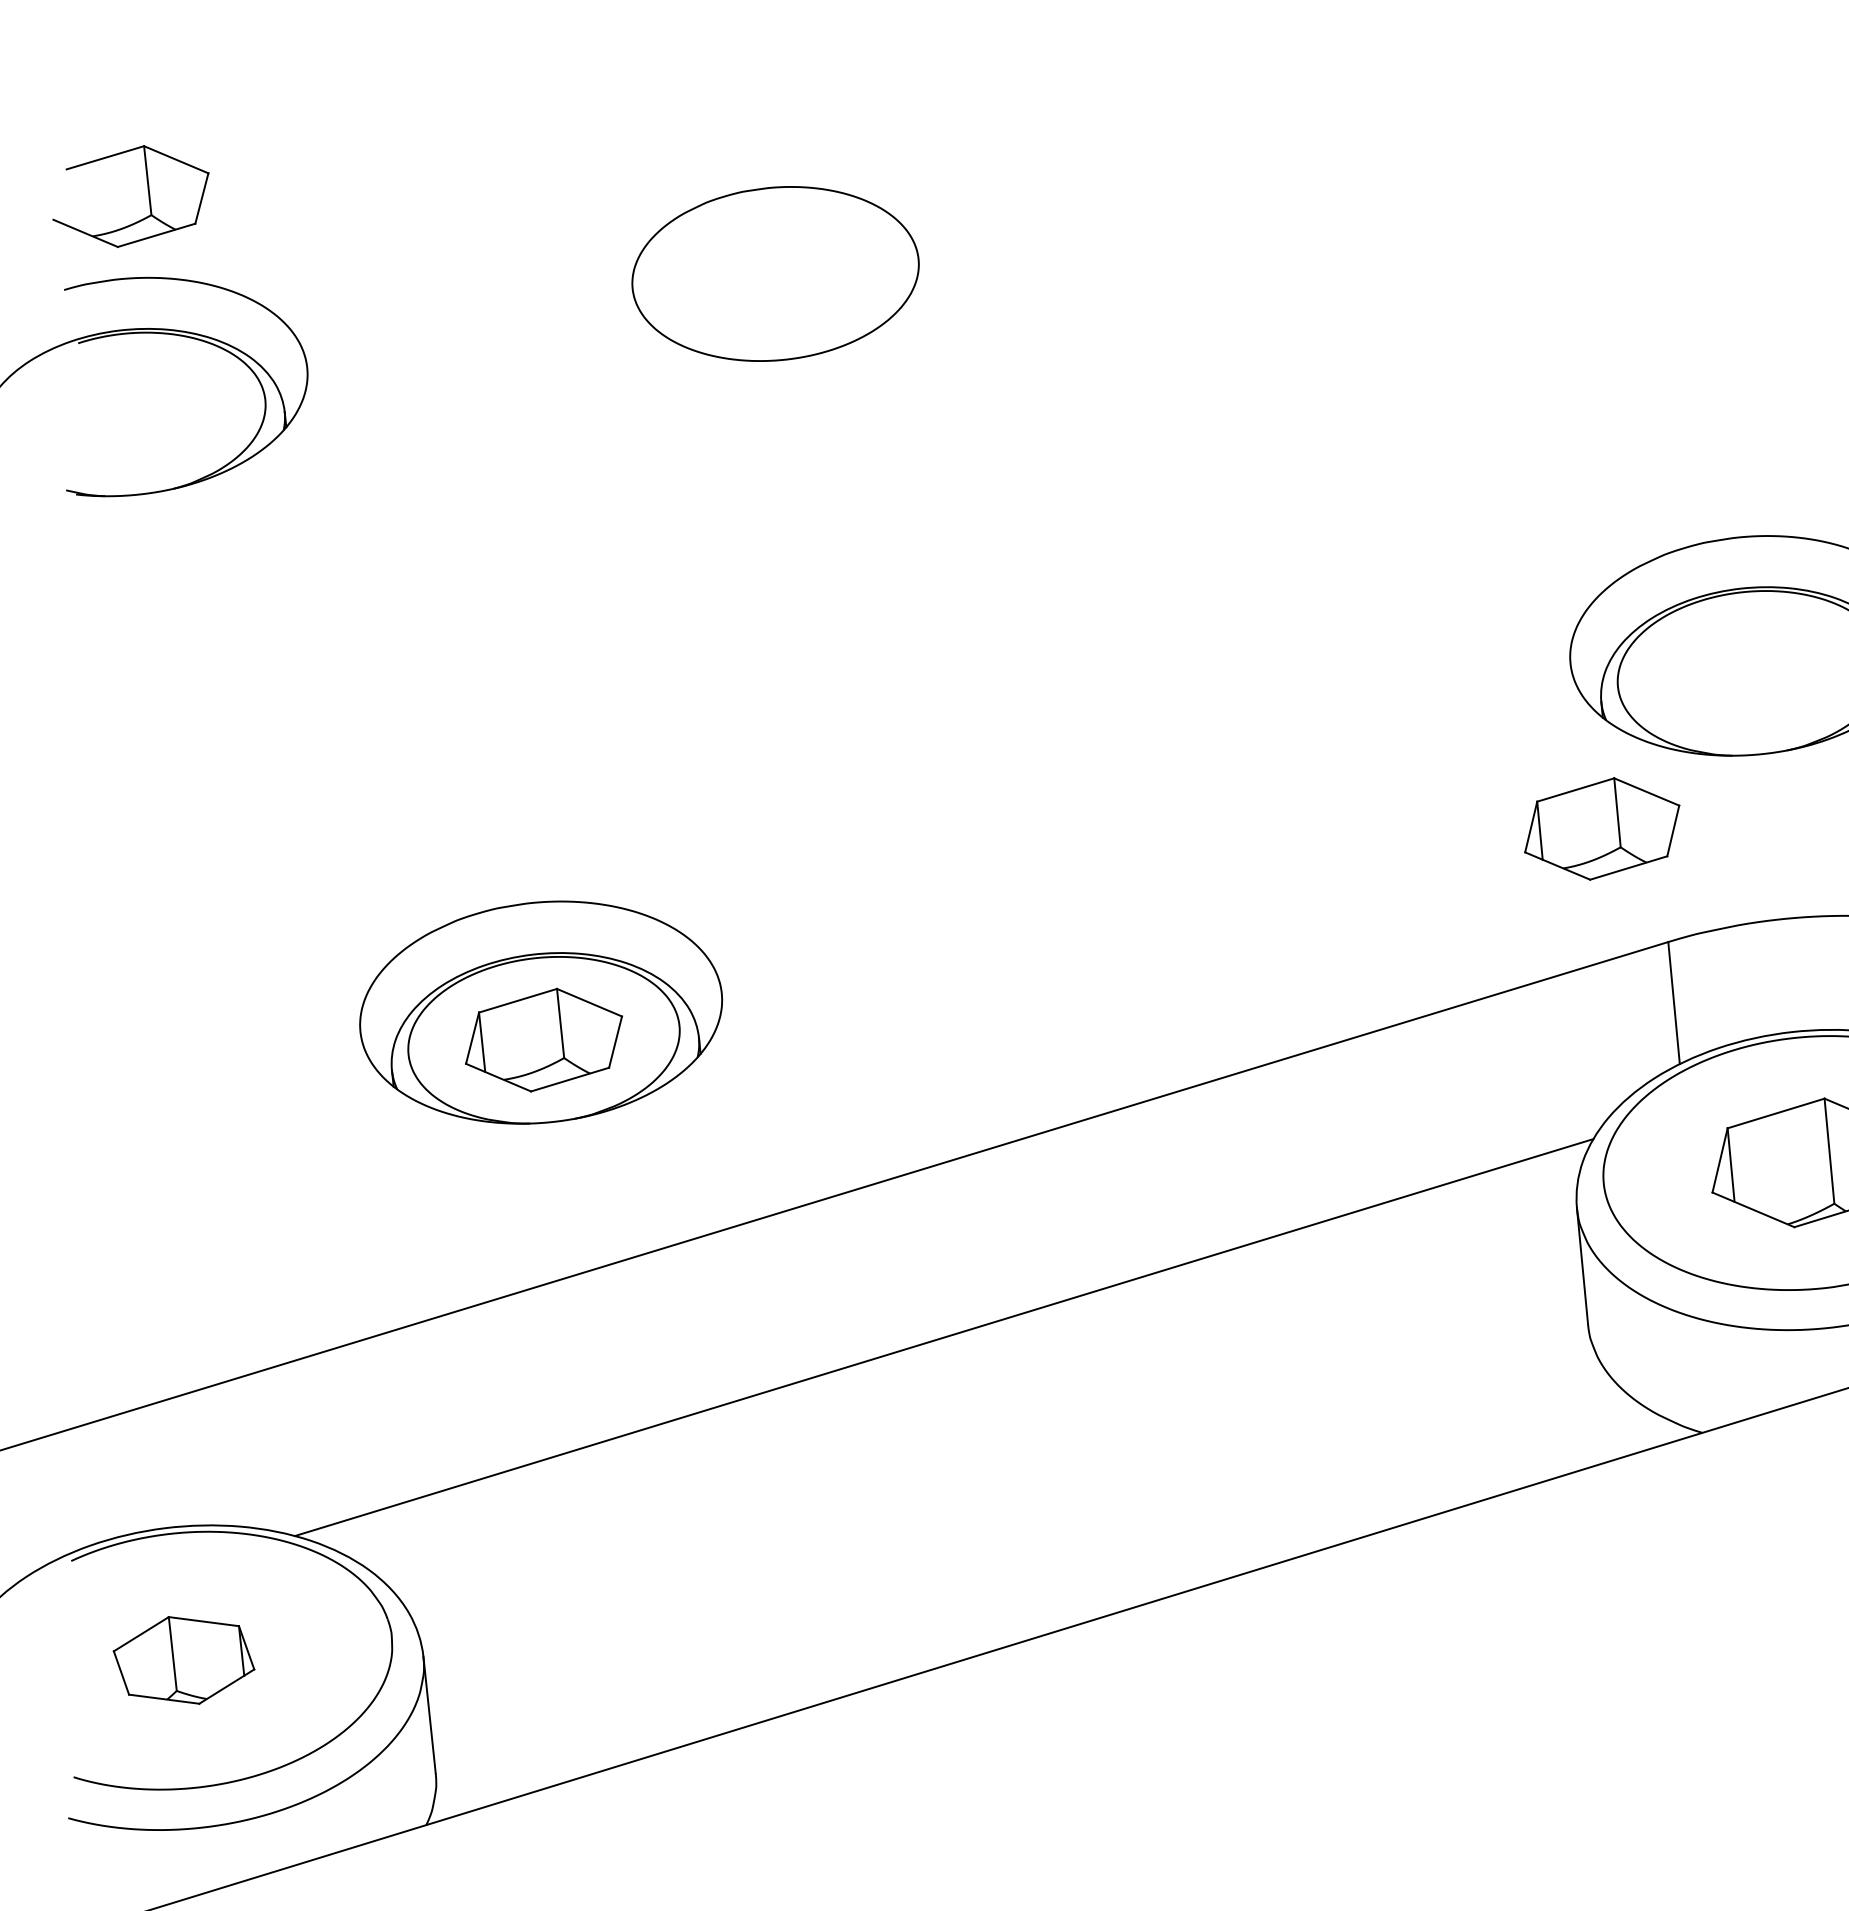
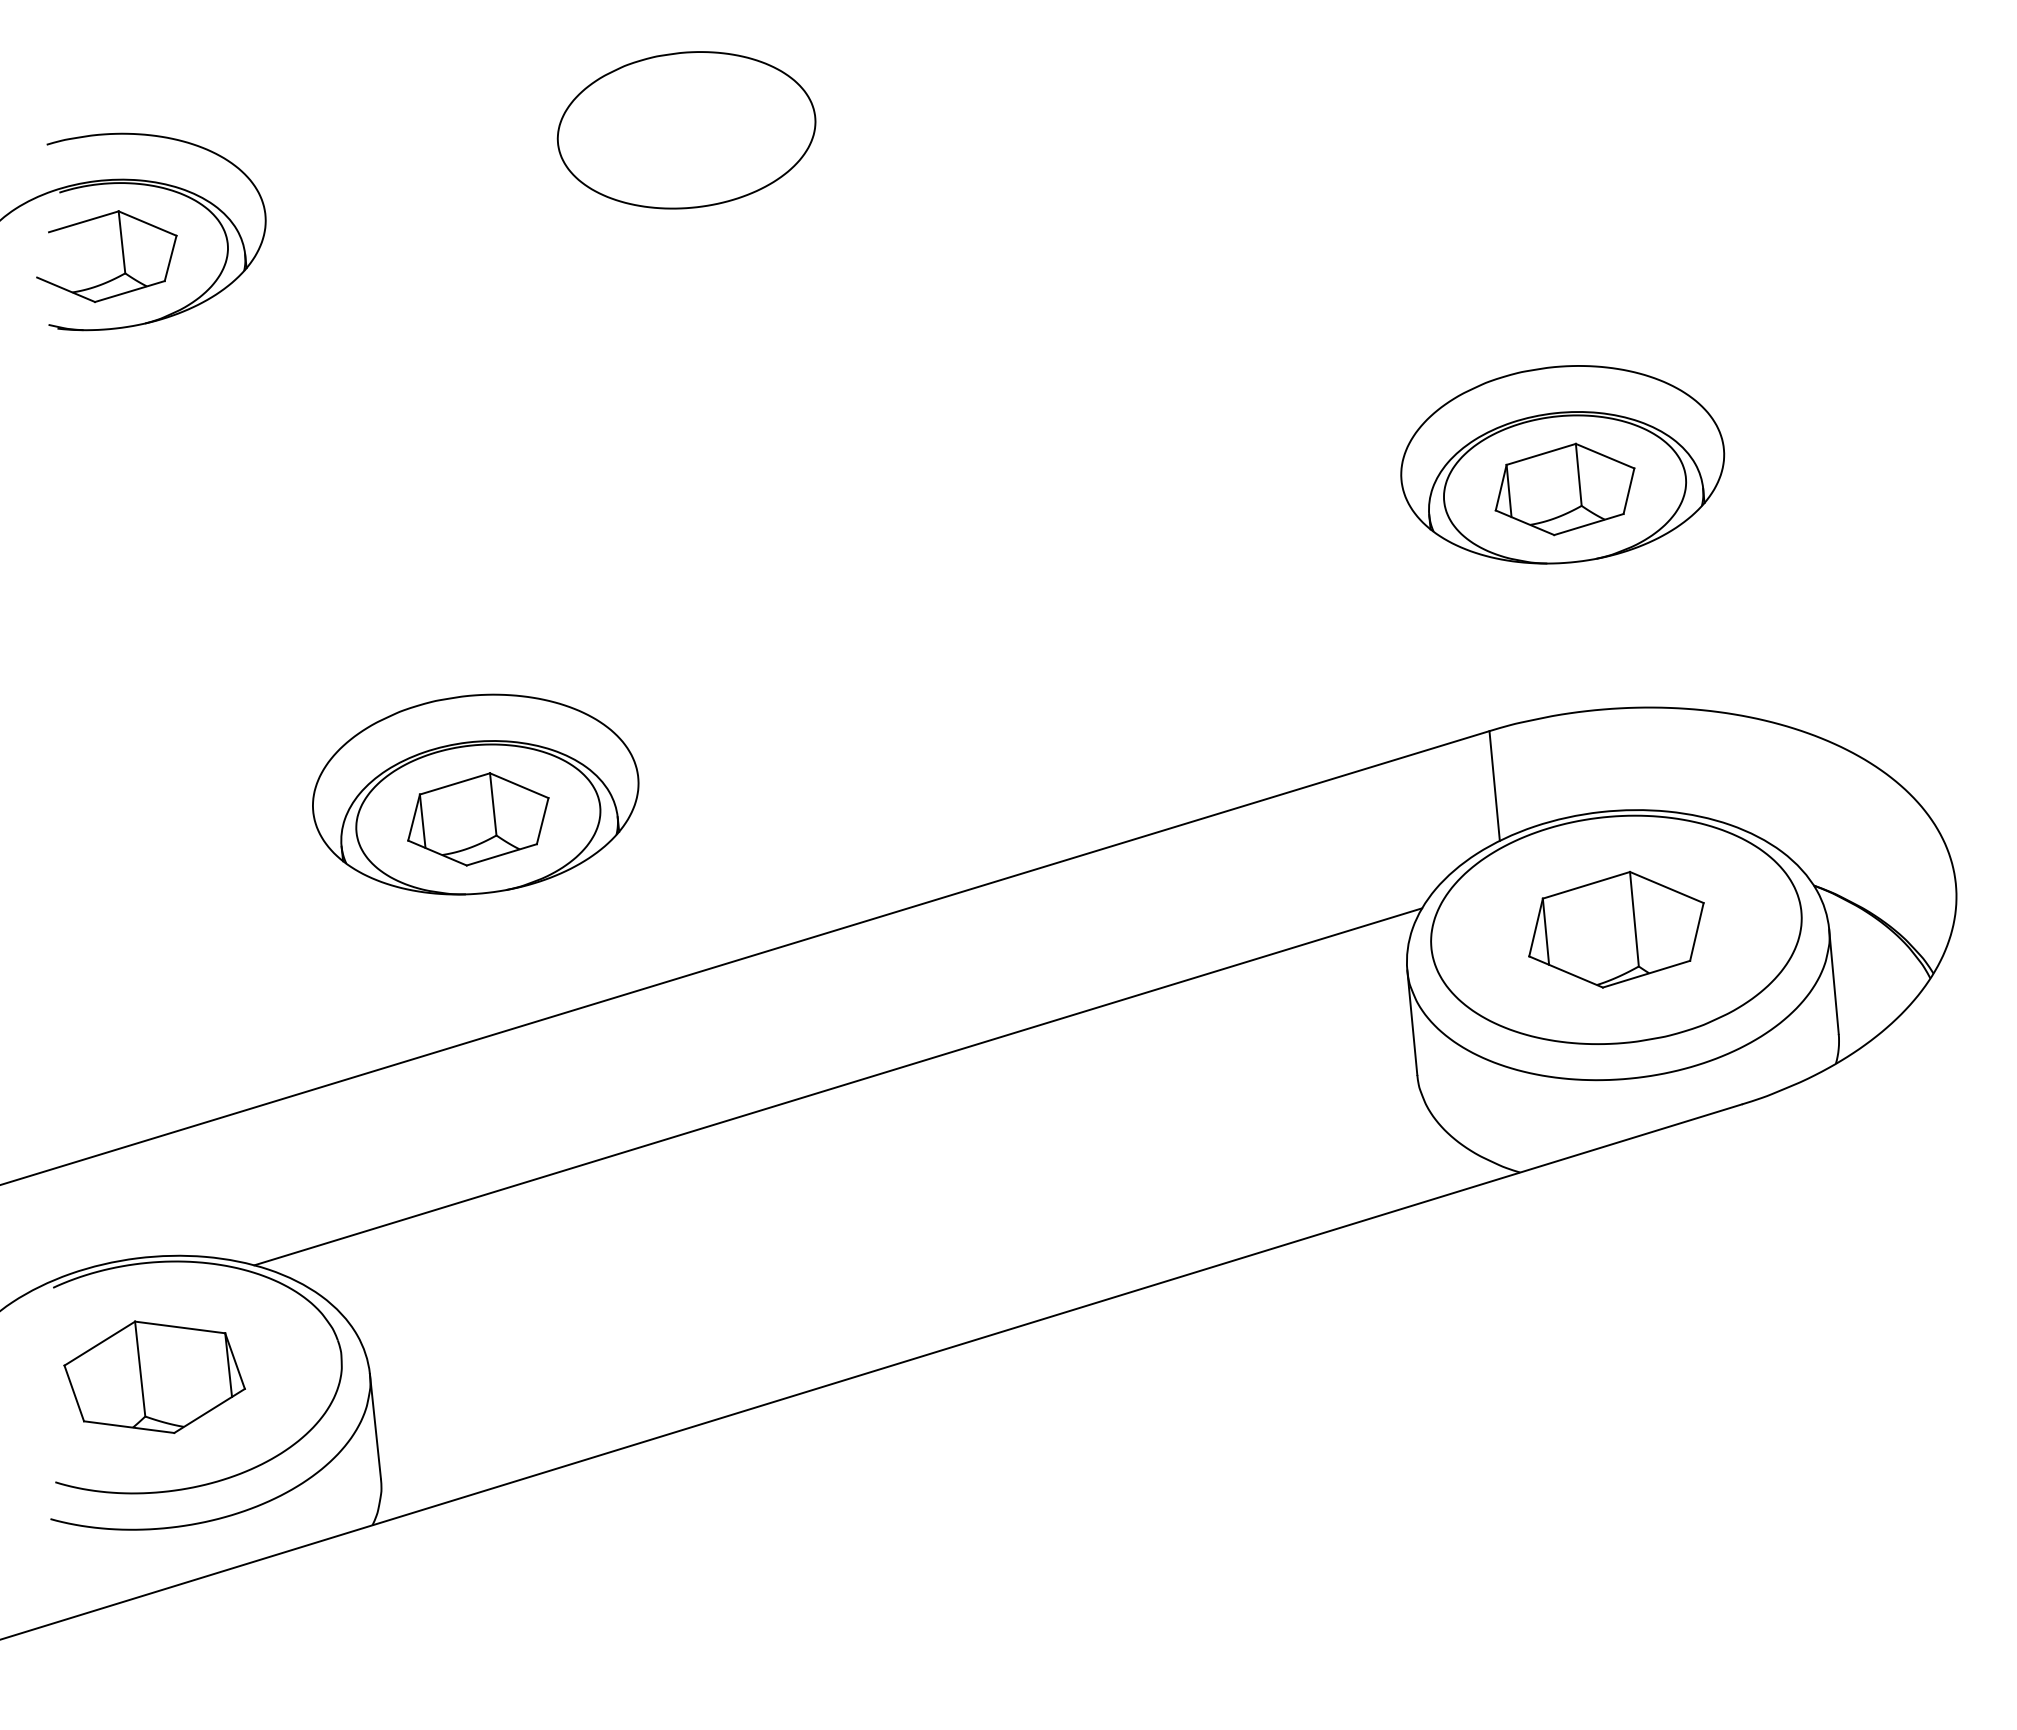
part: (148, 196) -> (122, 256), moved
part: (1601, 829) -> (1564, 489), moved
part: (183, 1659) -> (154, 1376), size x1.43

